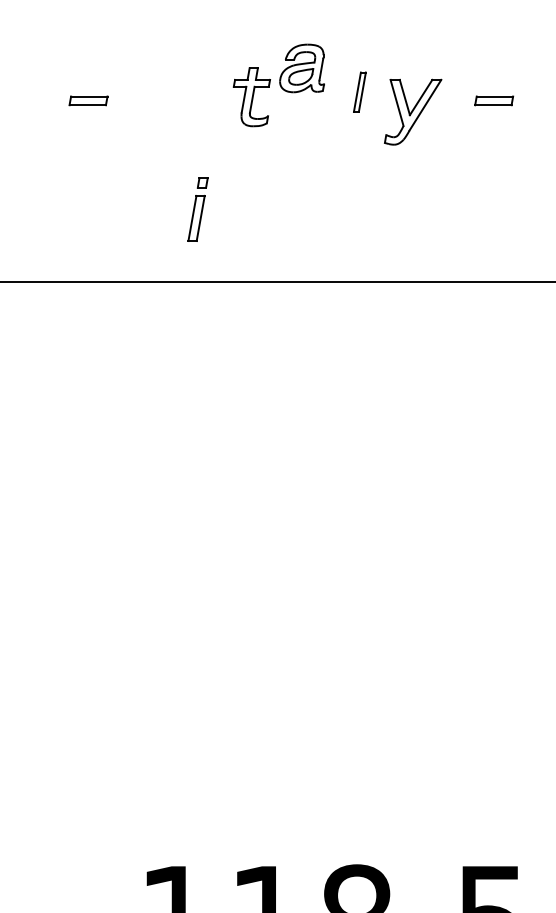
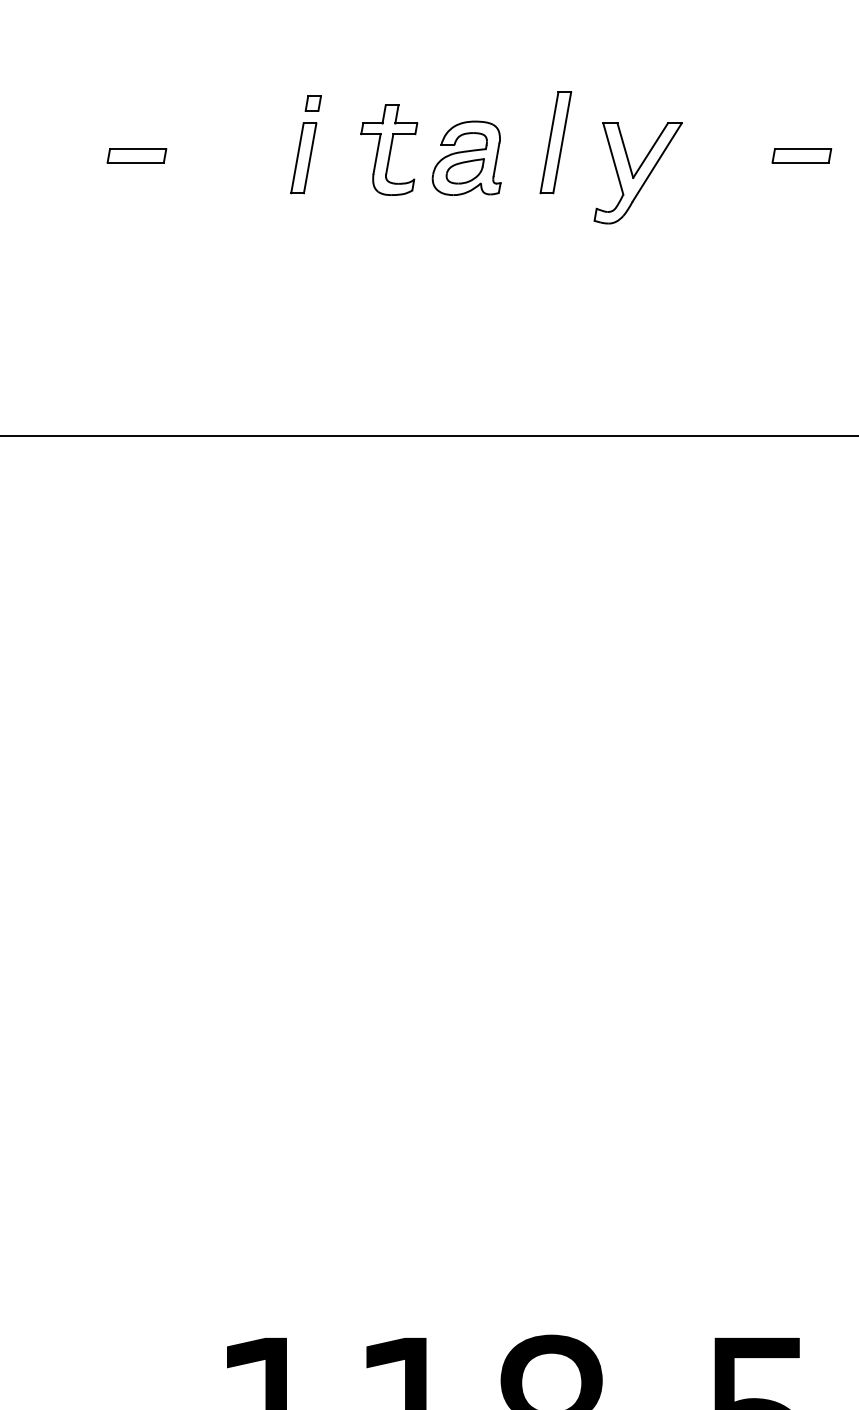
part: (301, 68) -> (465, 158), moved
part: (359, 91) -> (555, 141), size x1.67
part: (494, 100) -> (802, 155), moved
part: (197, 209) -> (305, 144), moved

